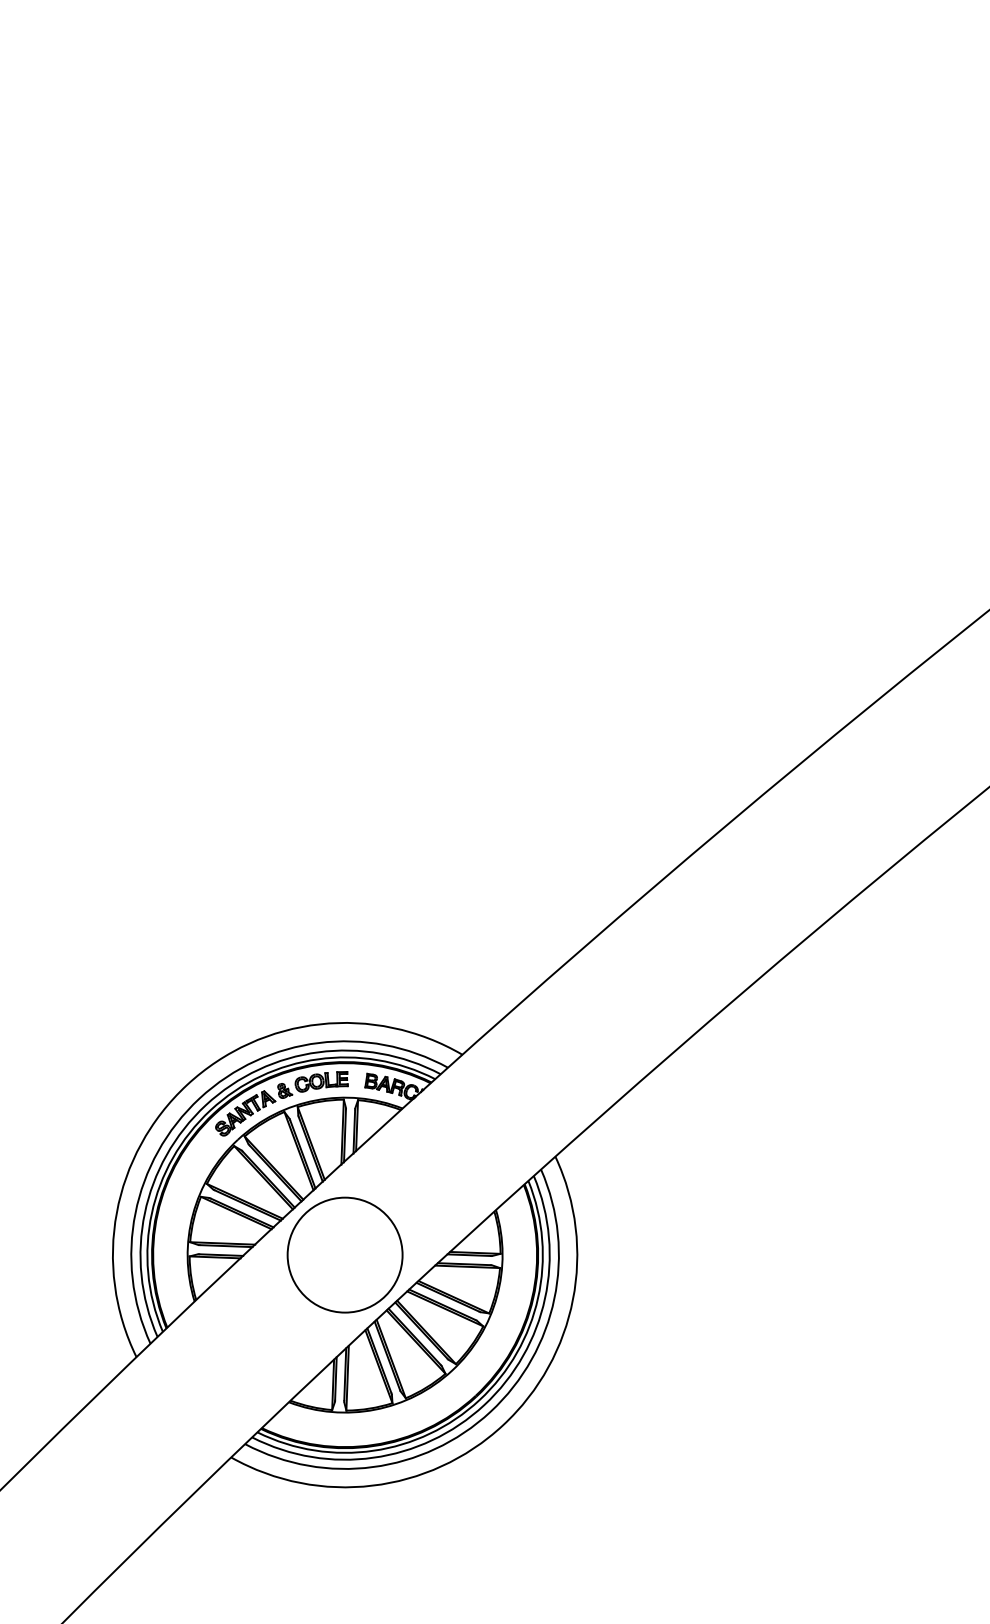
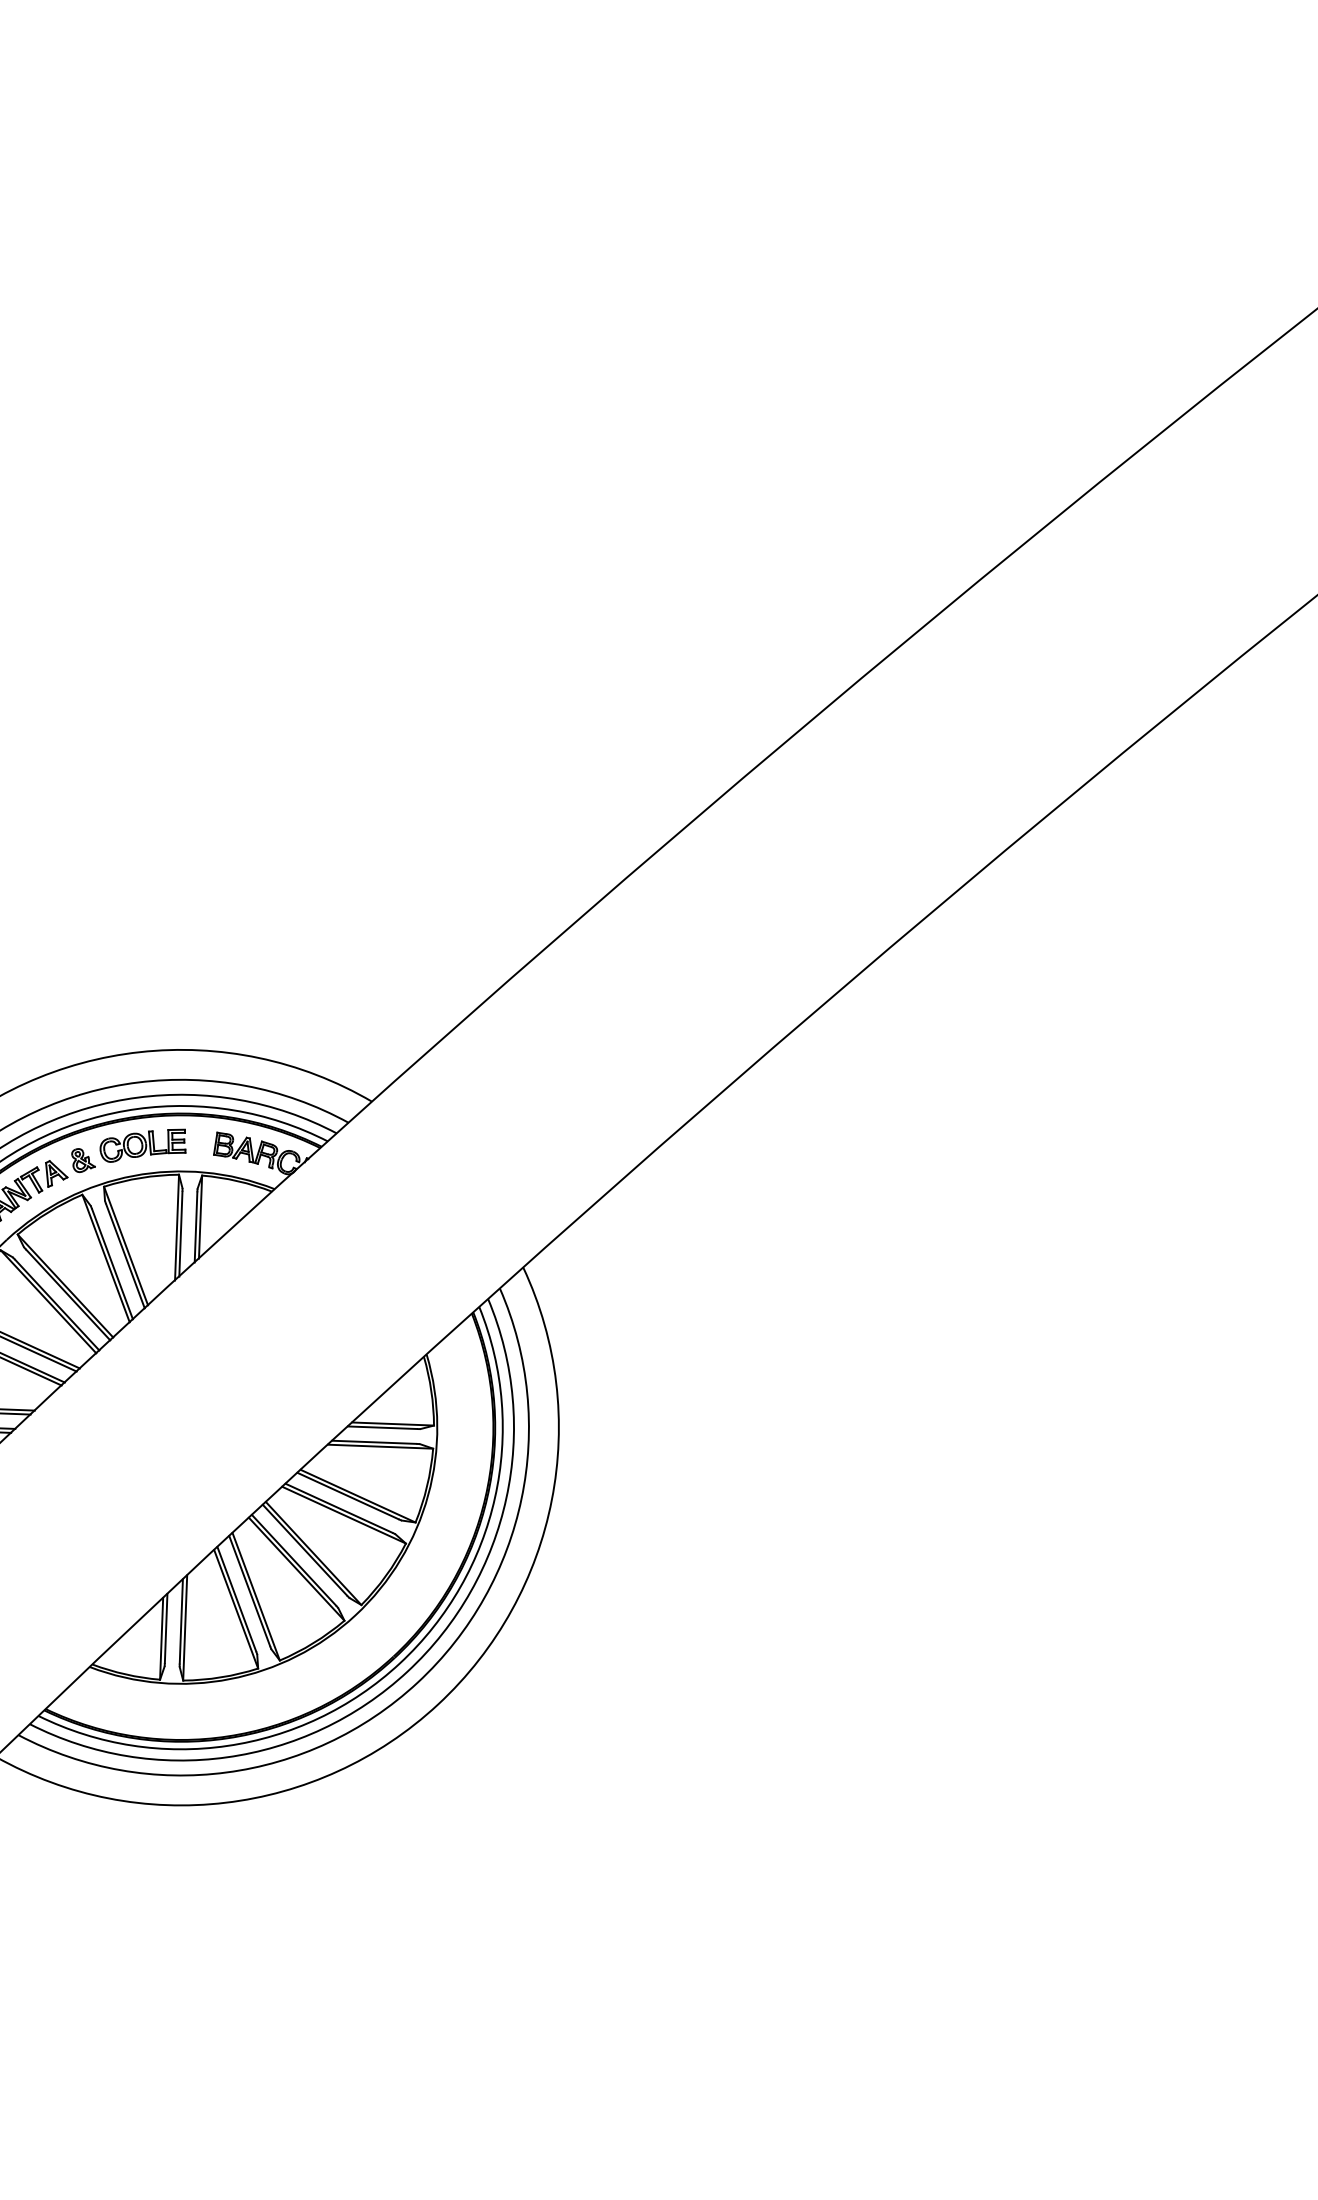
circle: (344, 1254) -> (180, 1426), removed

